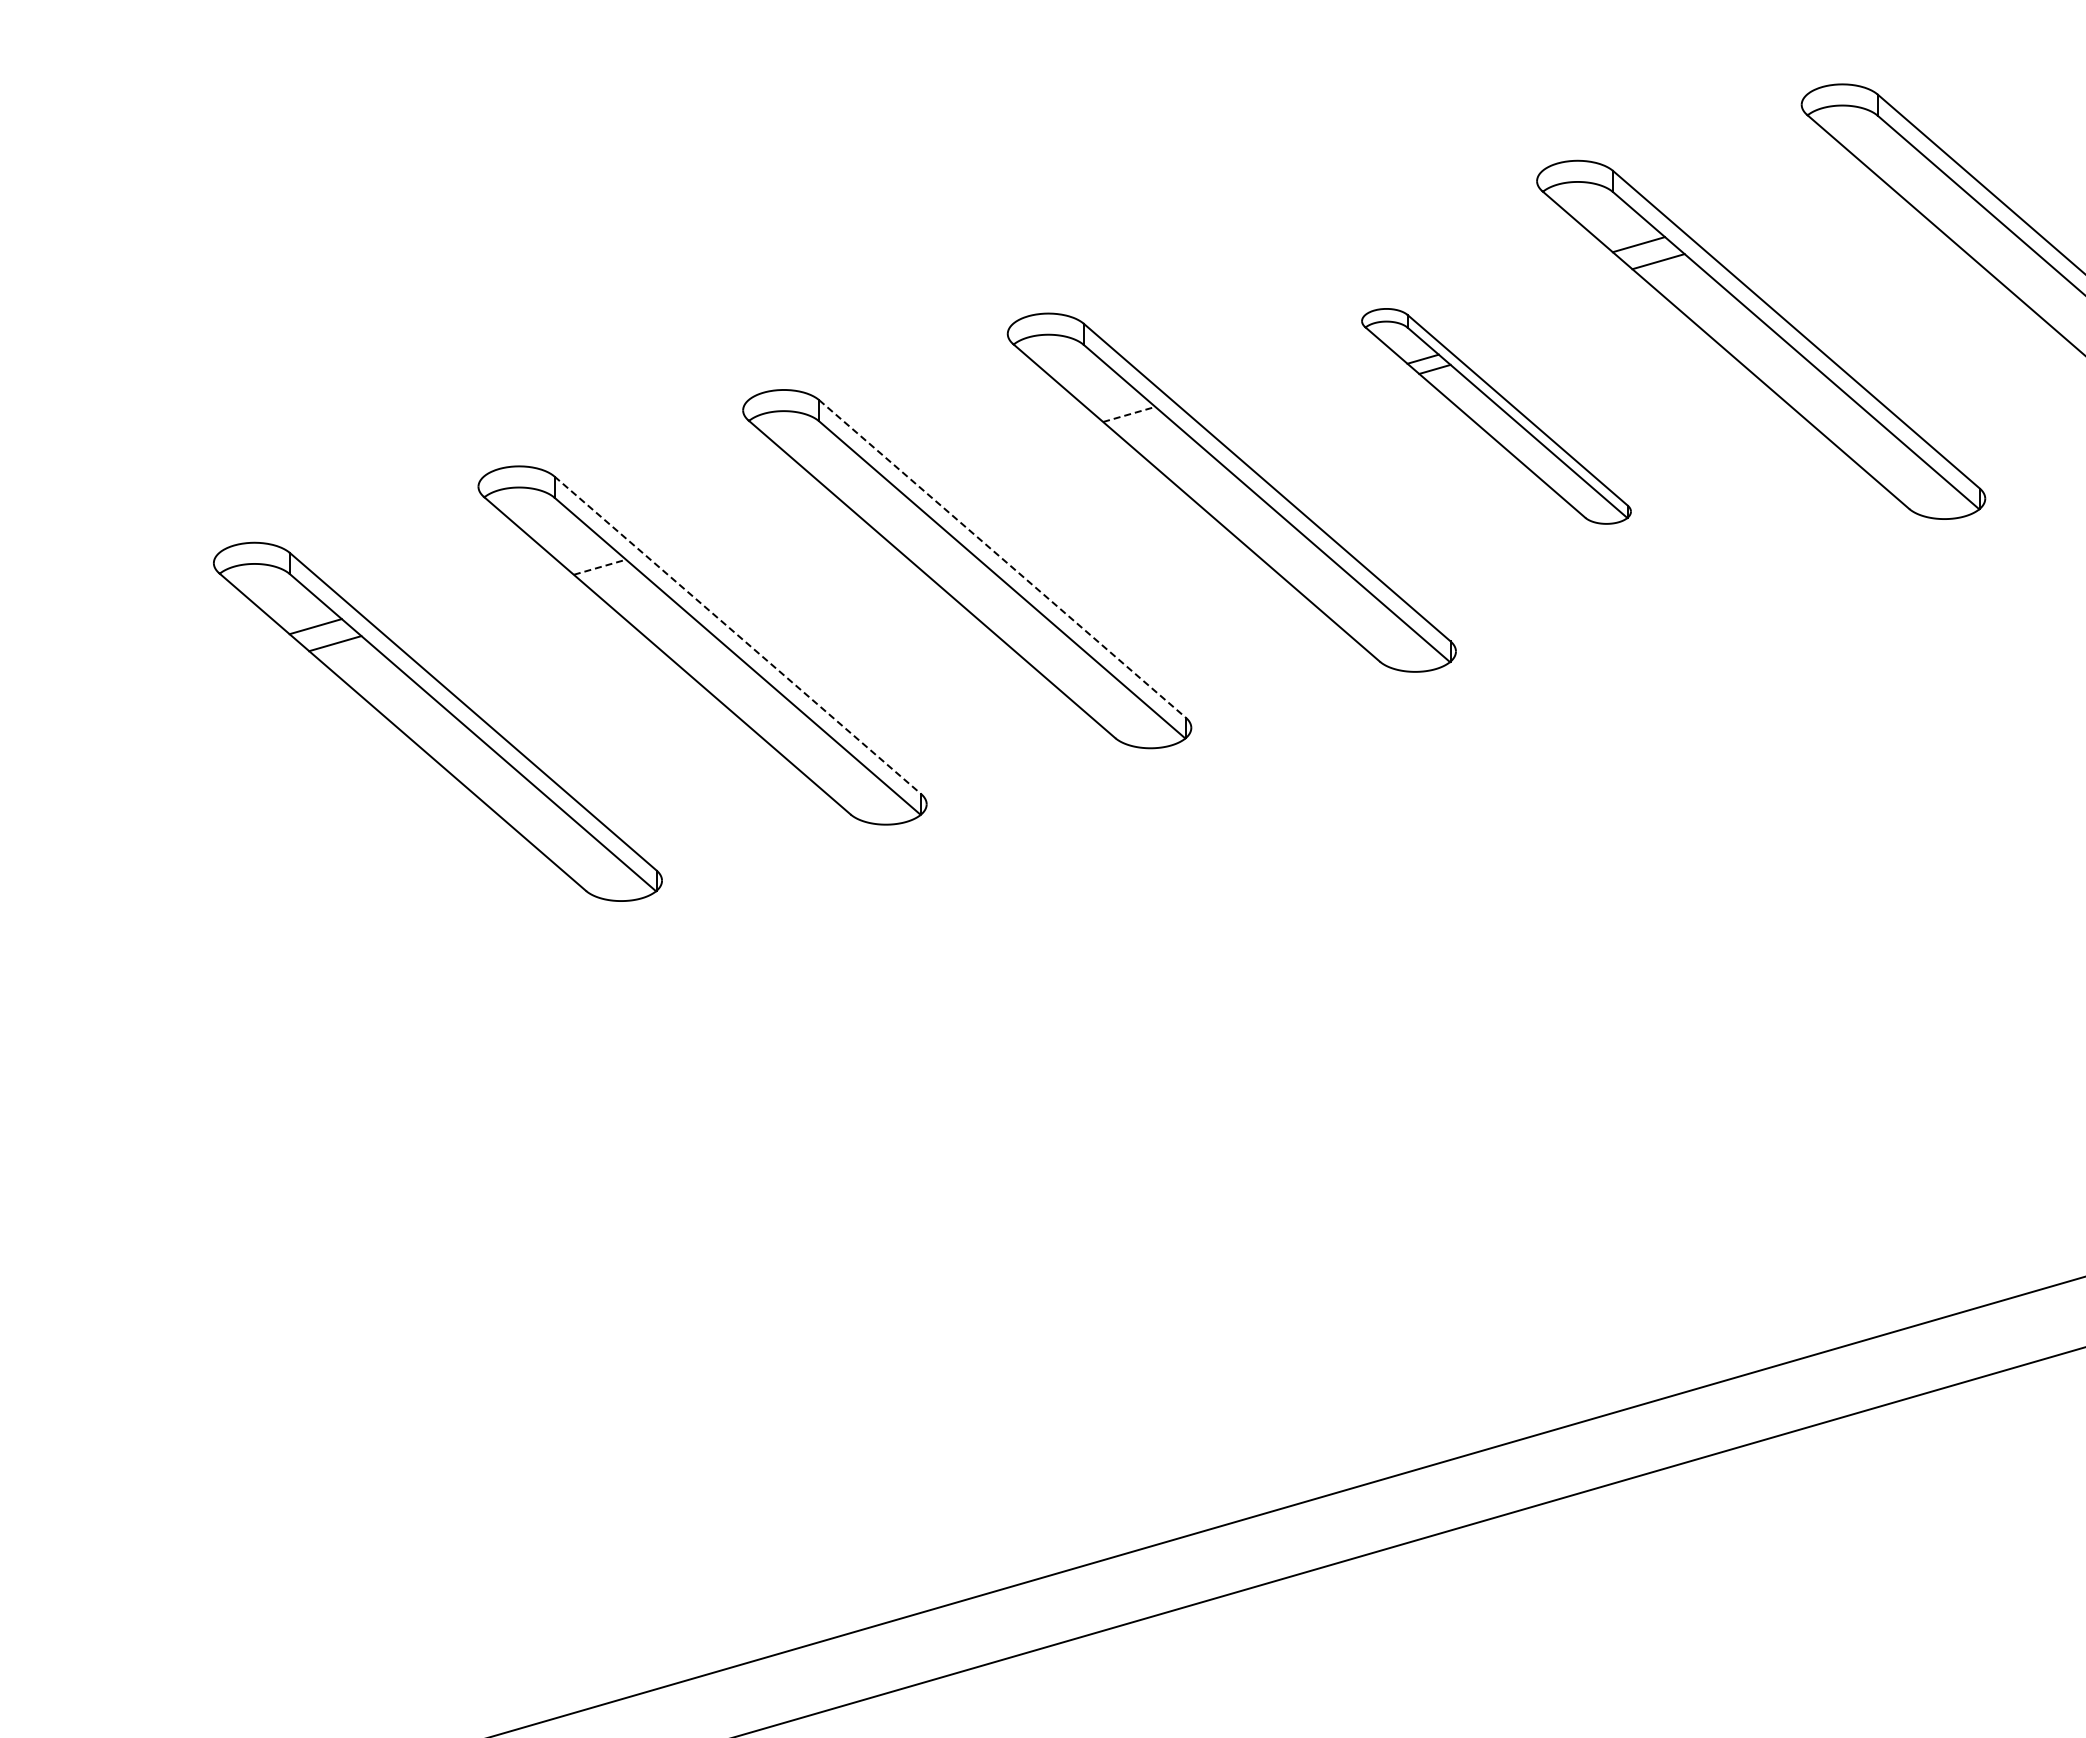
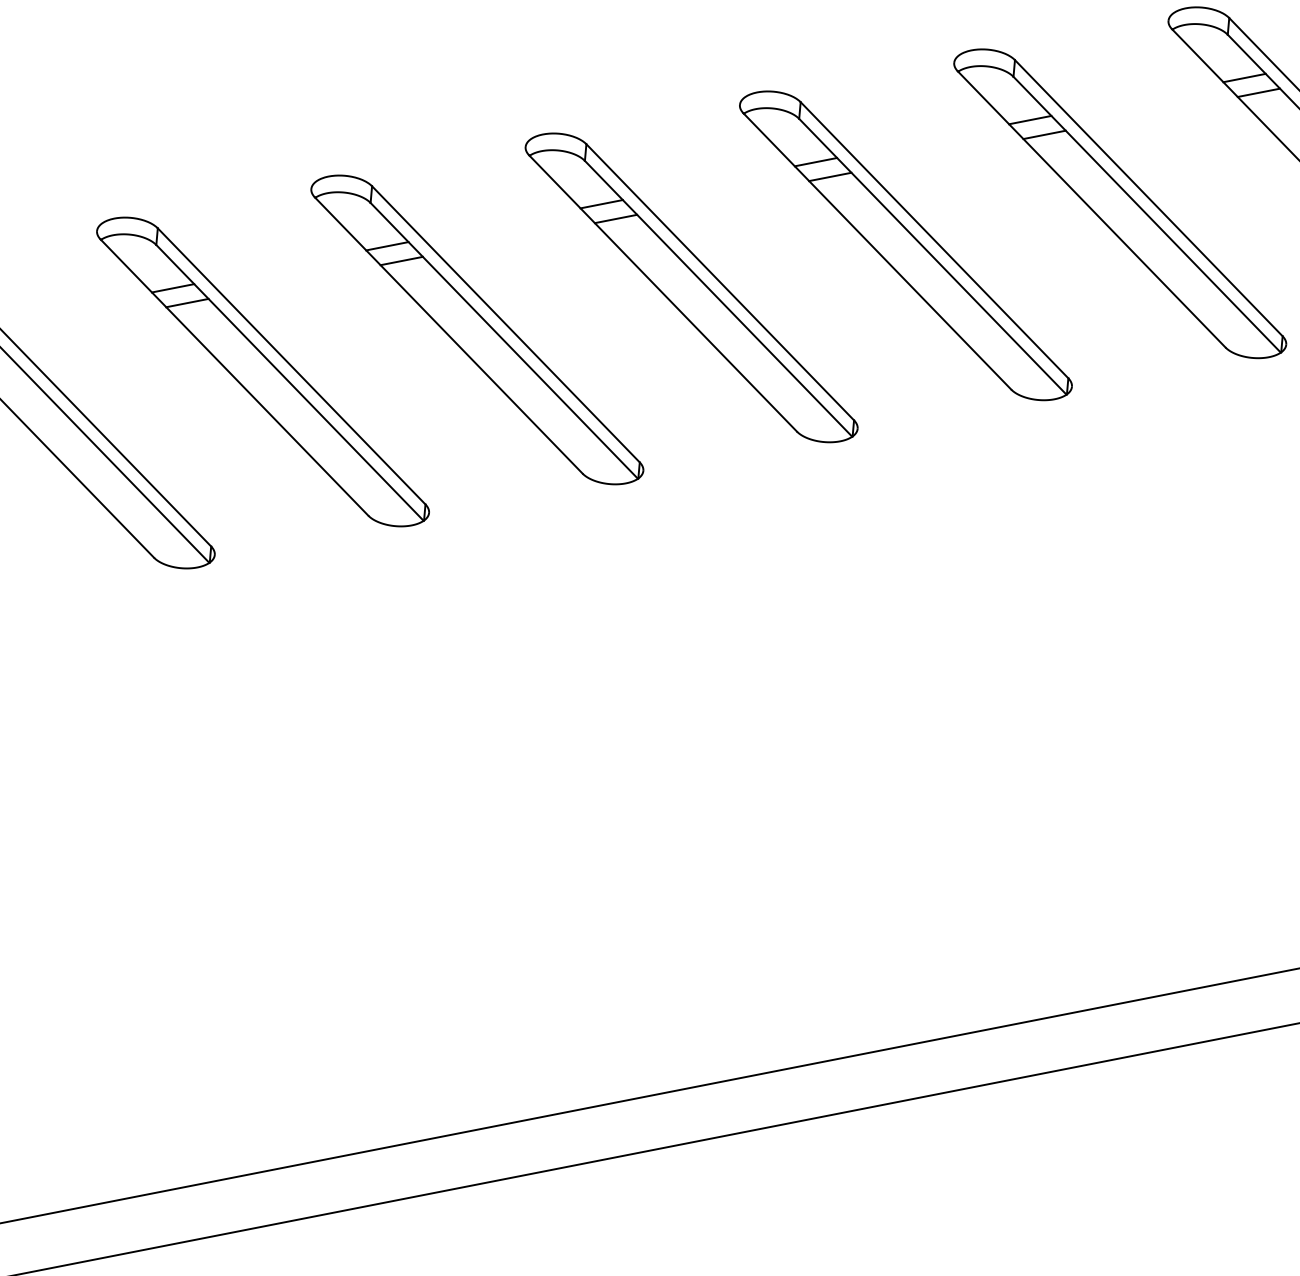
line: (1903, 167) -> (1244, 77), added
line: (1923, 184) -> (1259, 92), added
line: (1109, 397) -> (601, 204), added
line: (1129, 414) -> (616, 219), dashed -> solid
part: (1496, 416) -> (905, 245), size x1.67
line: (844, 473) -> (387, 245), added
line: (864, 490) -> (401, 260), added
line: (580, 549) -> (173, 287), added
line: (1002, 558) -> (505, 323), dashed -> solid
line: (600, 567) -> (187, 303), dashed -> solid
line: (737, 635) -> (291, 366), dashed -> solid

